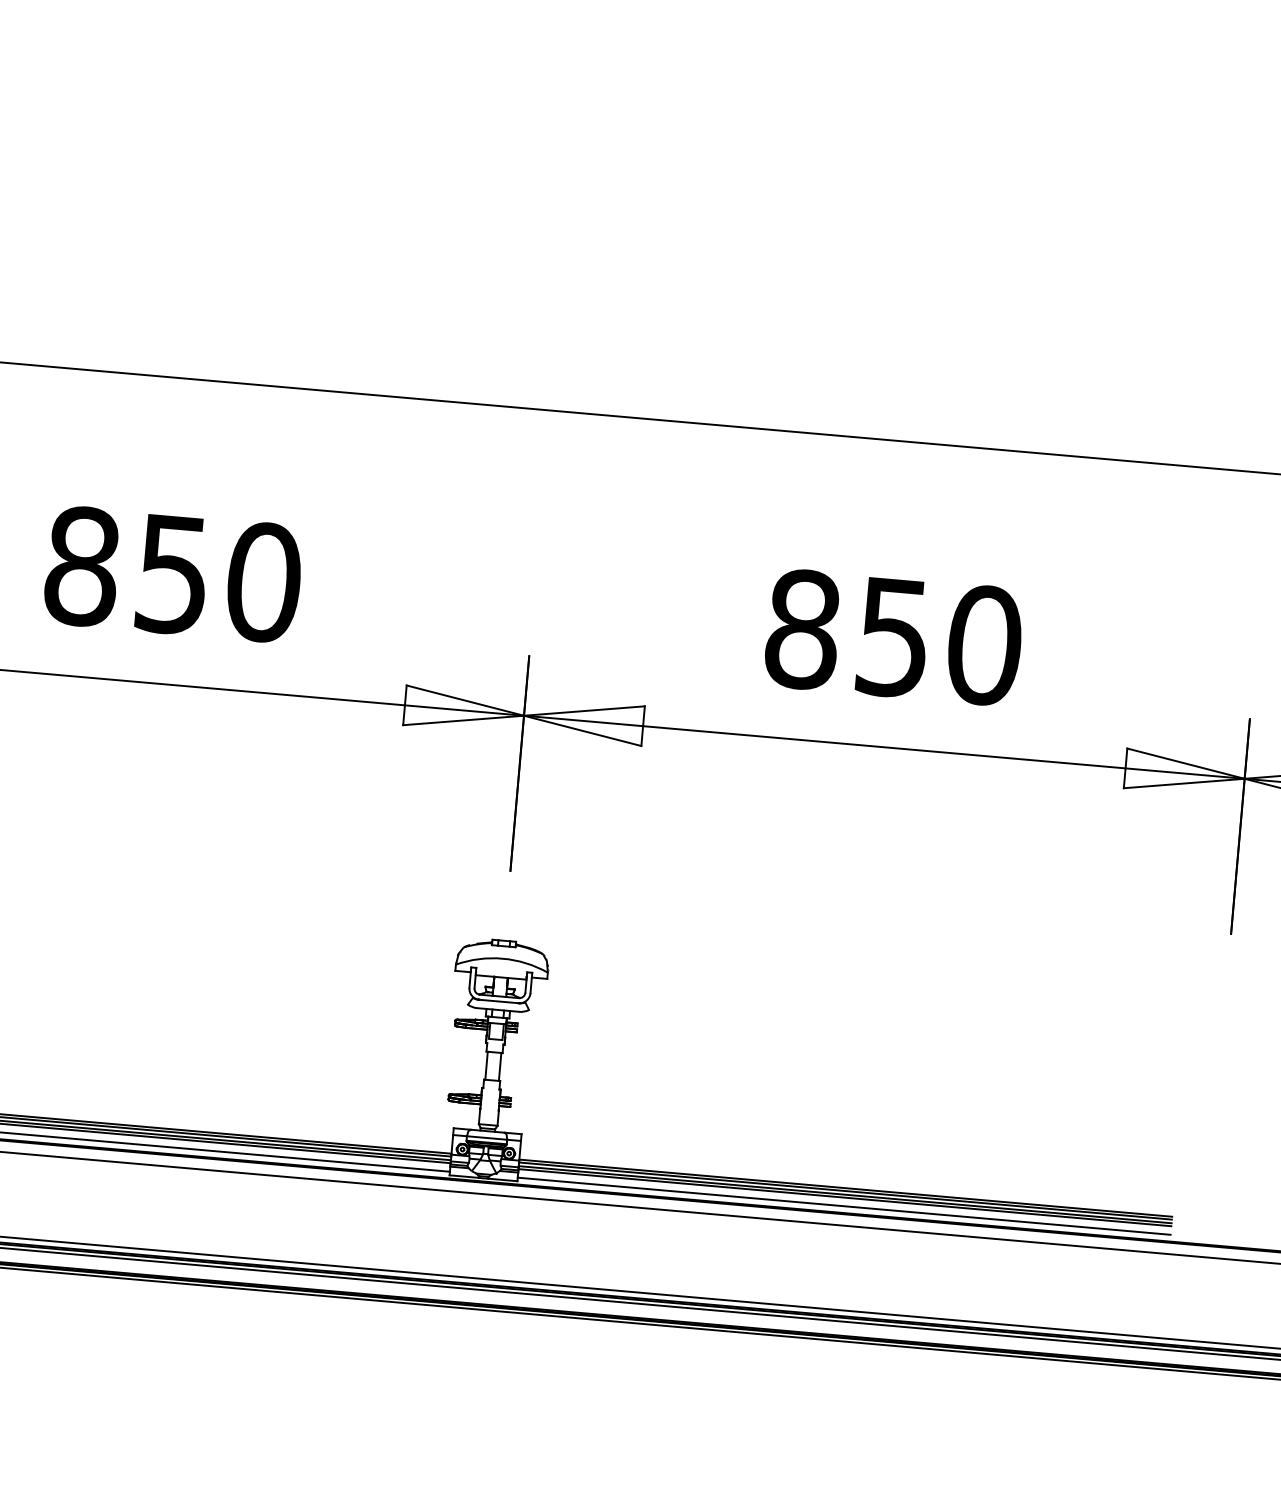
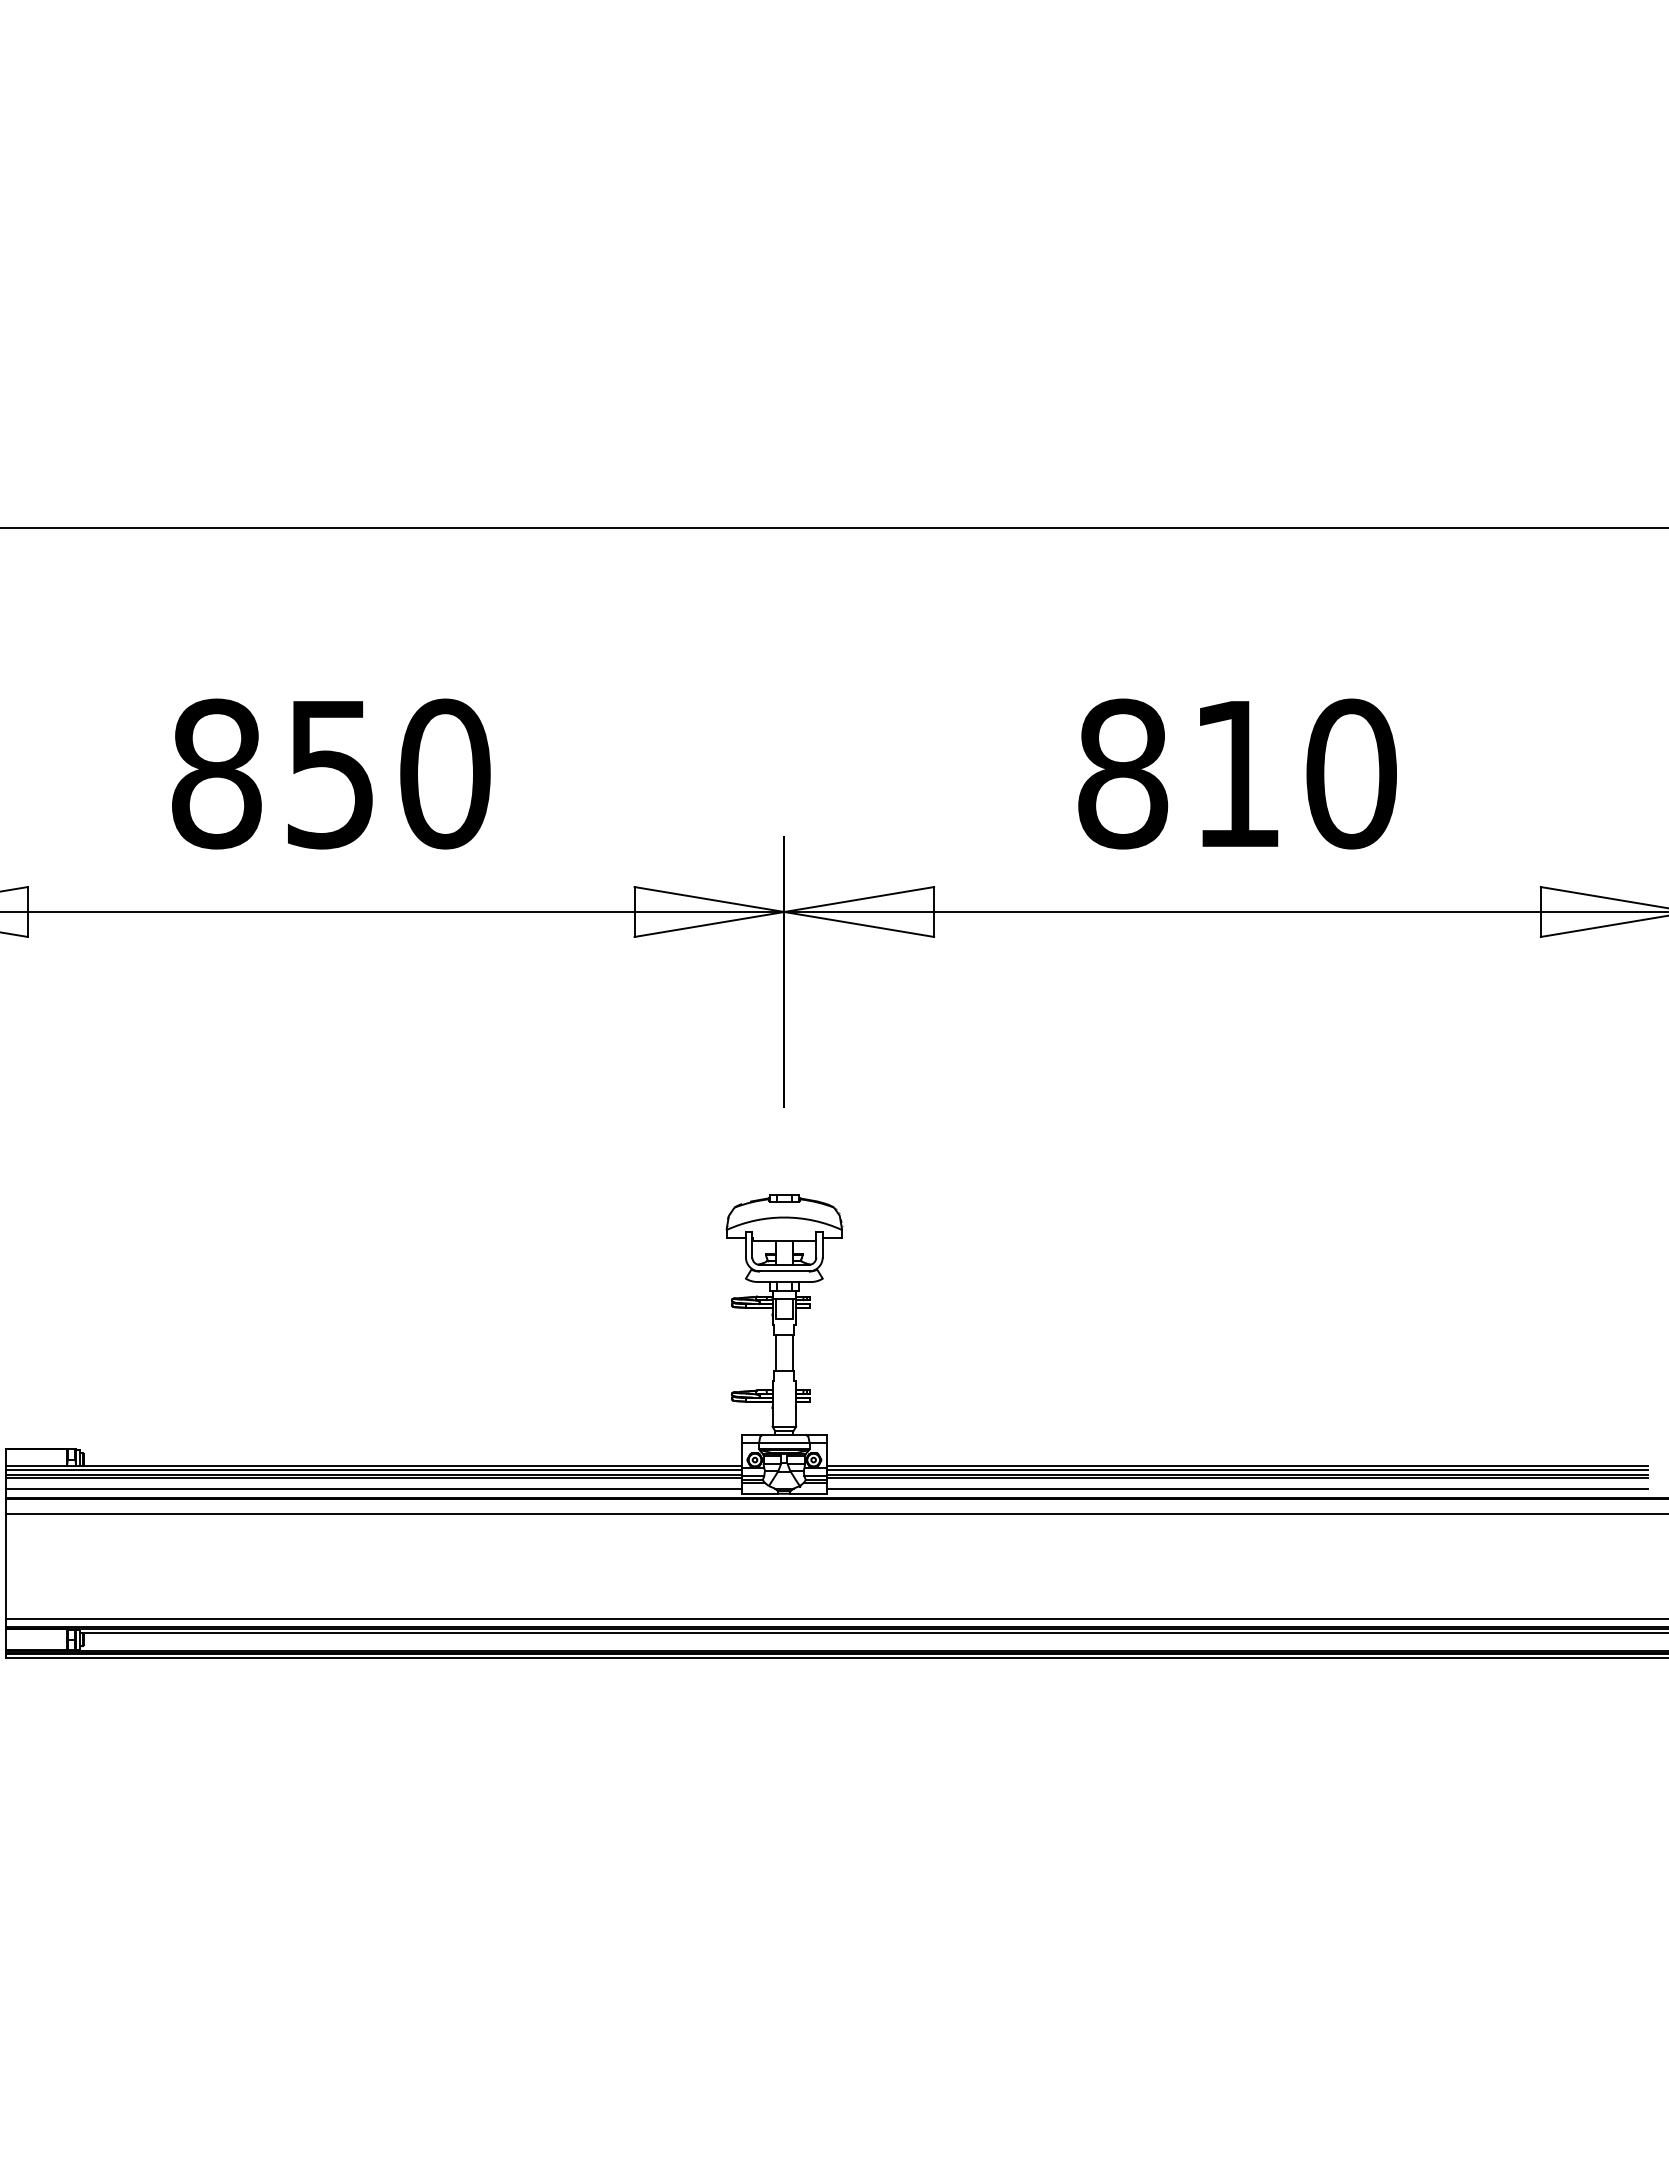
text: (893, 638) -> (1236, 775), 850 -> 810

